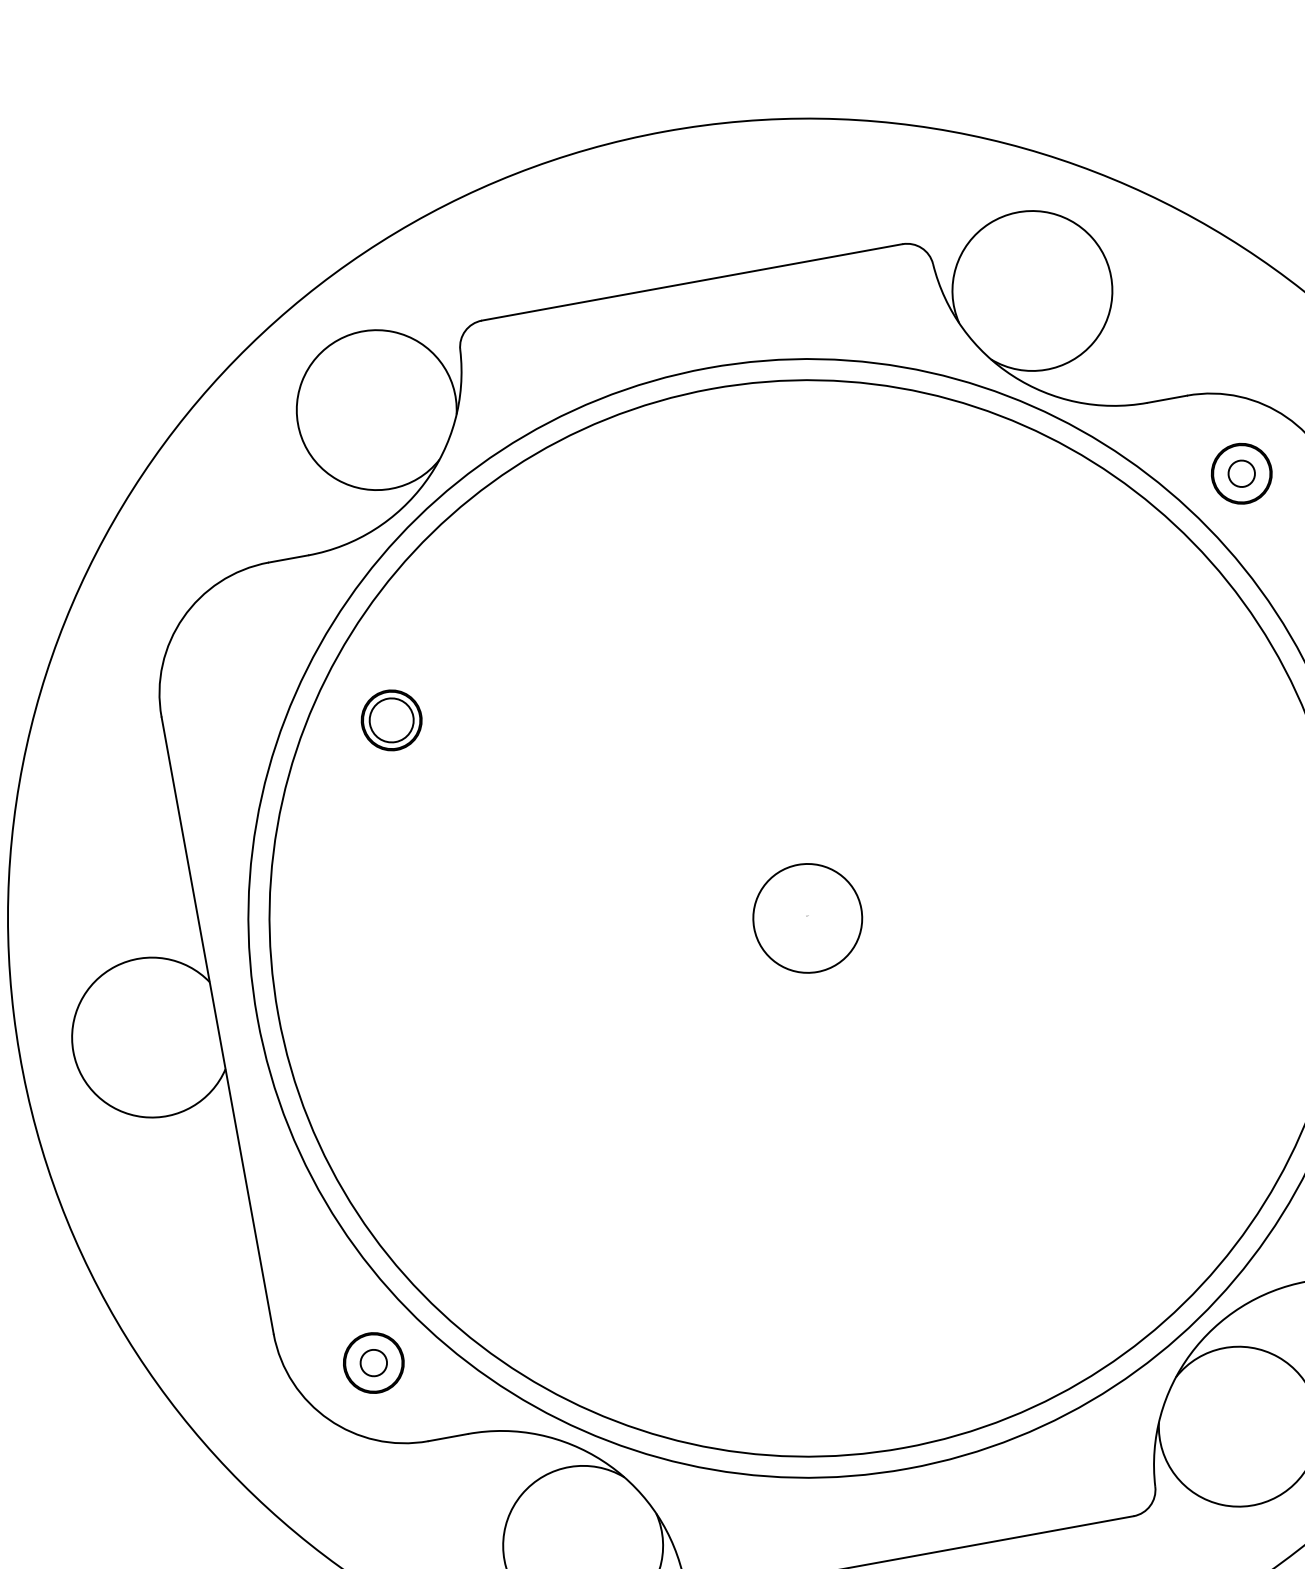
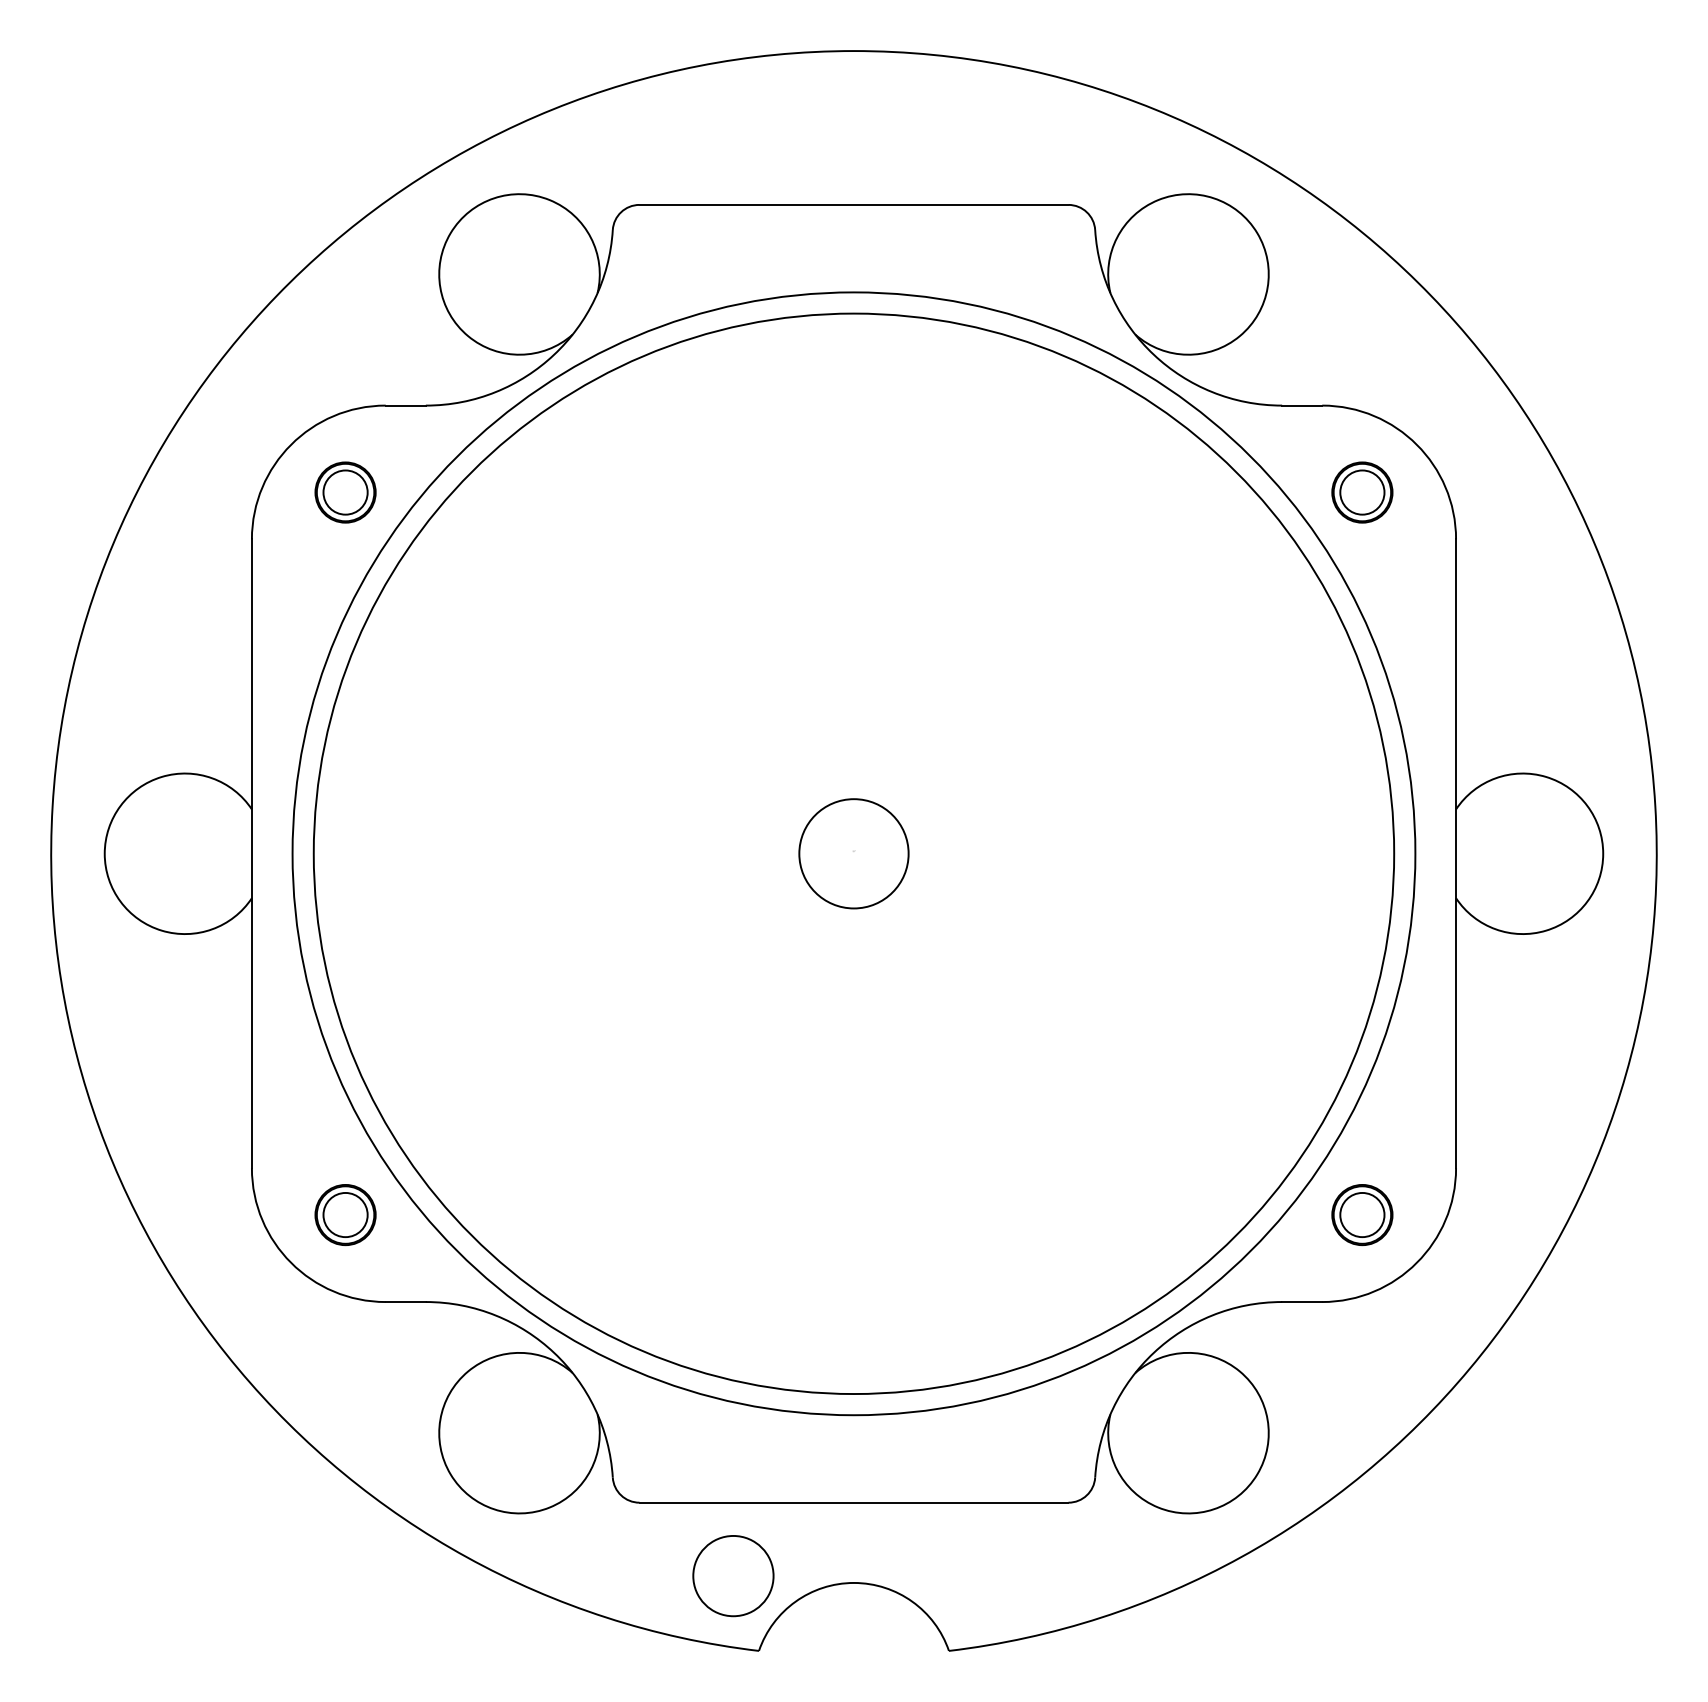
circle: (1241, 473) -> (1362, 492), size x1.67
part: (391, 720) -> (345, 492), moved
circle: (373, 1362) -> (345, 1214), size x1.67

